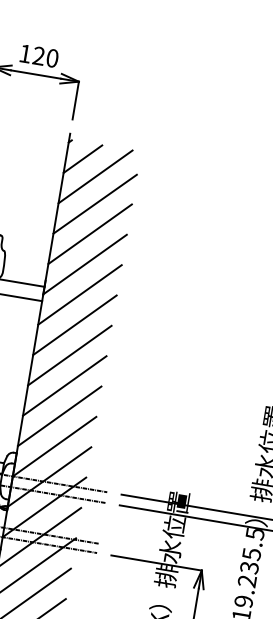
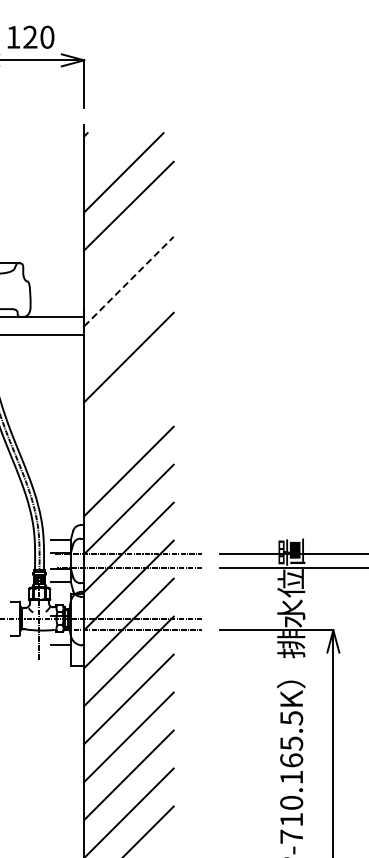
line: (82, 158) -> (104, 153), removed
line: (89, 234) -> (128, 243), removed
line: (85, 264) -> (129, 281), solid -> dashed
line: (79, 294) -> (128, 319), removed
line: (69, 355) -> (128, 395), removed
line: (64, 385) -> (128, 433), removed

